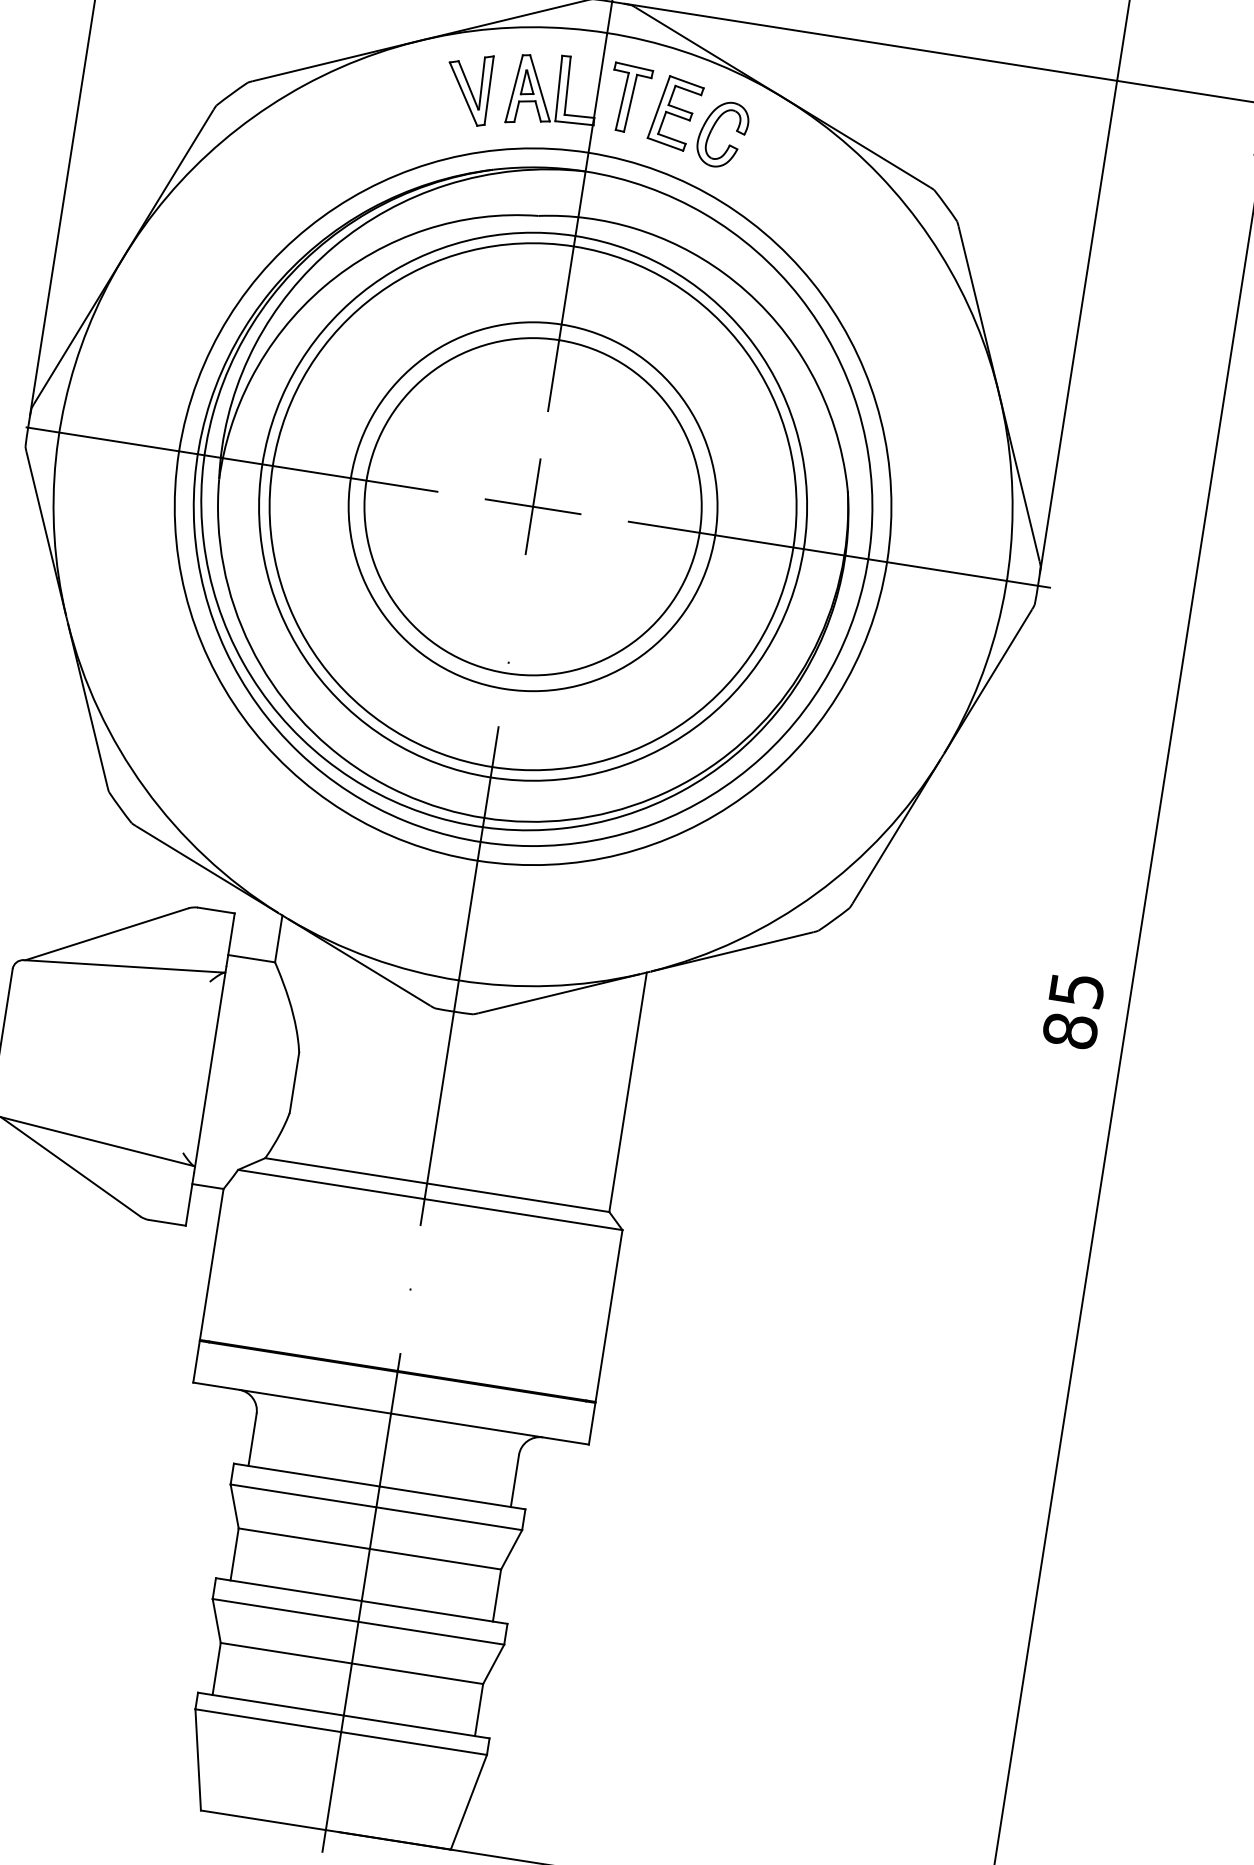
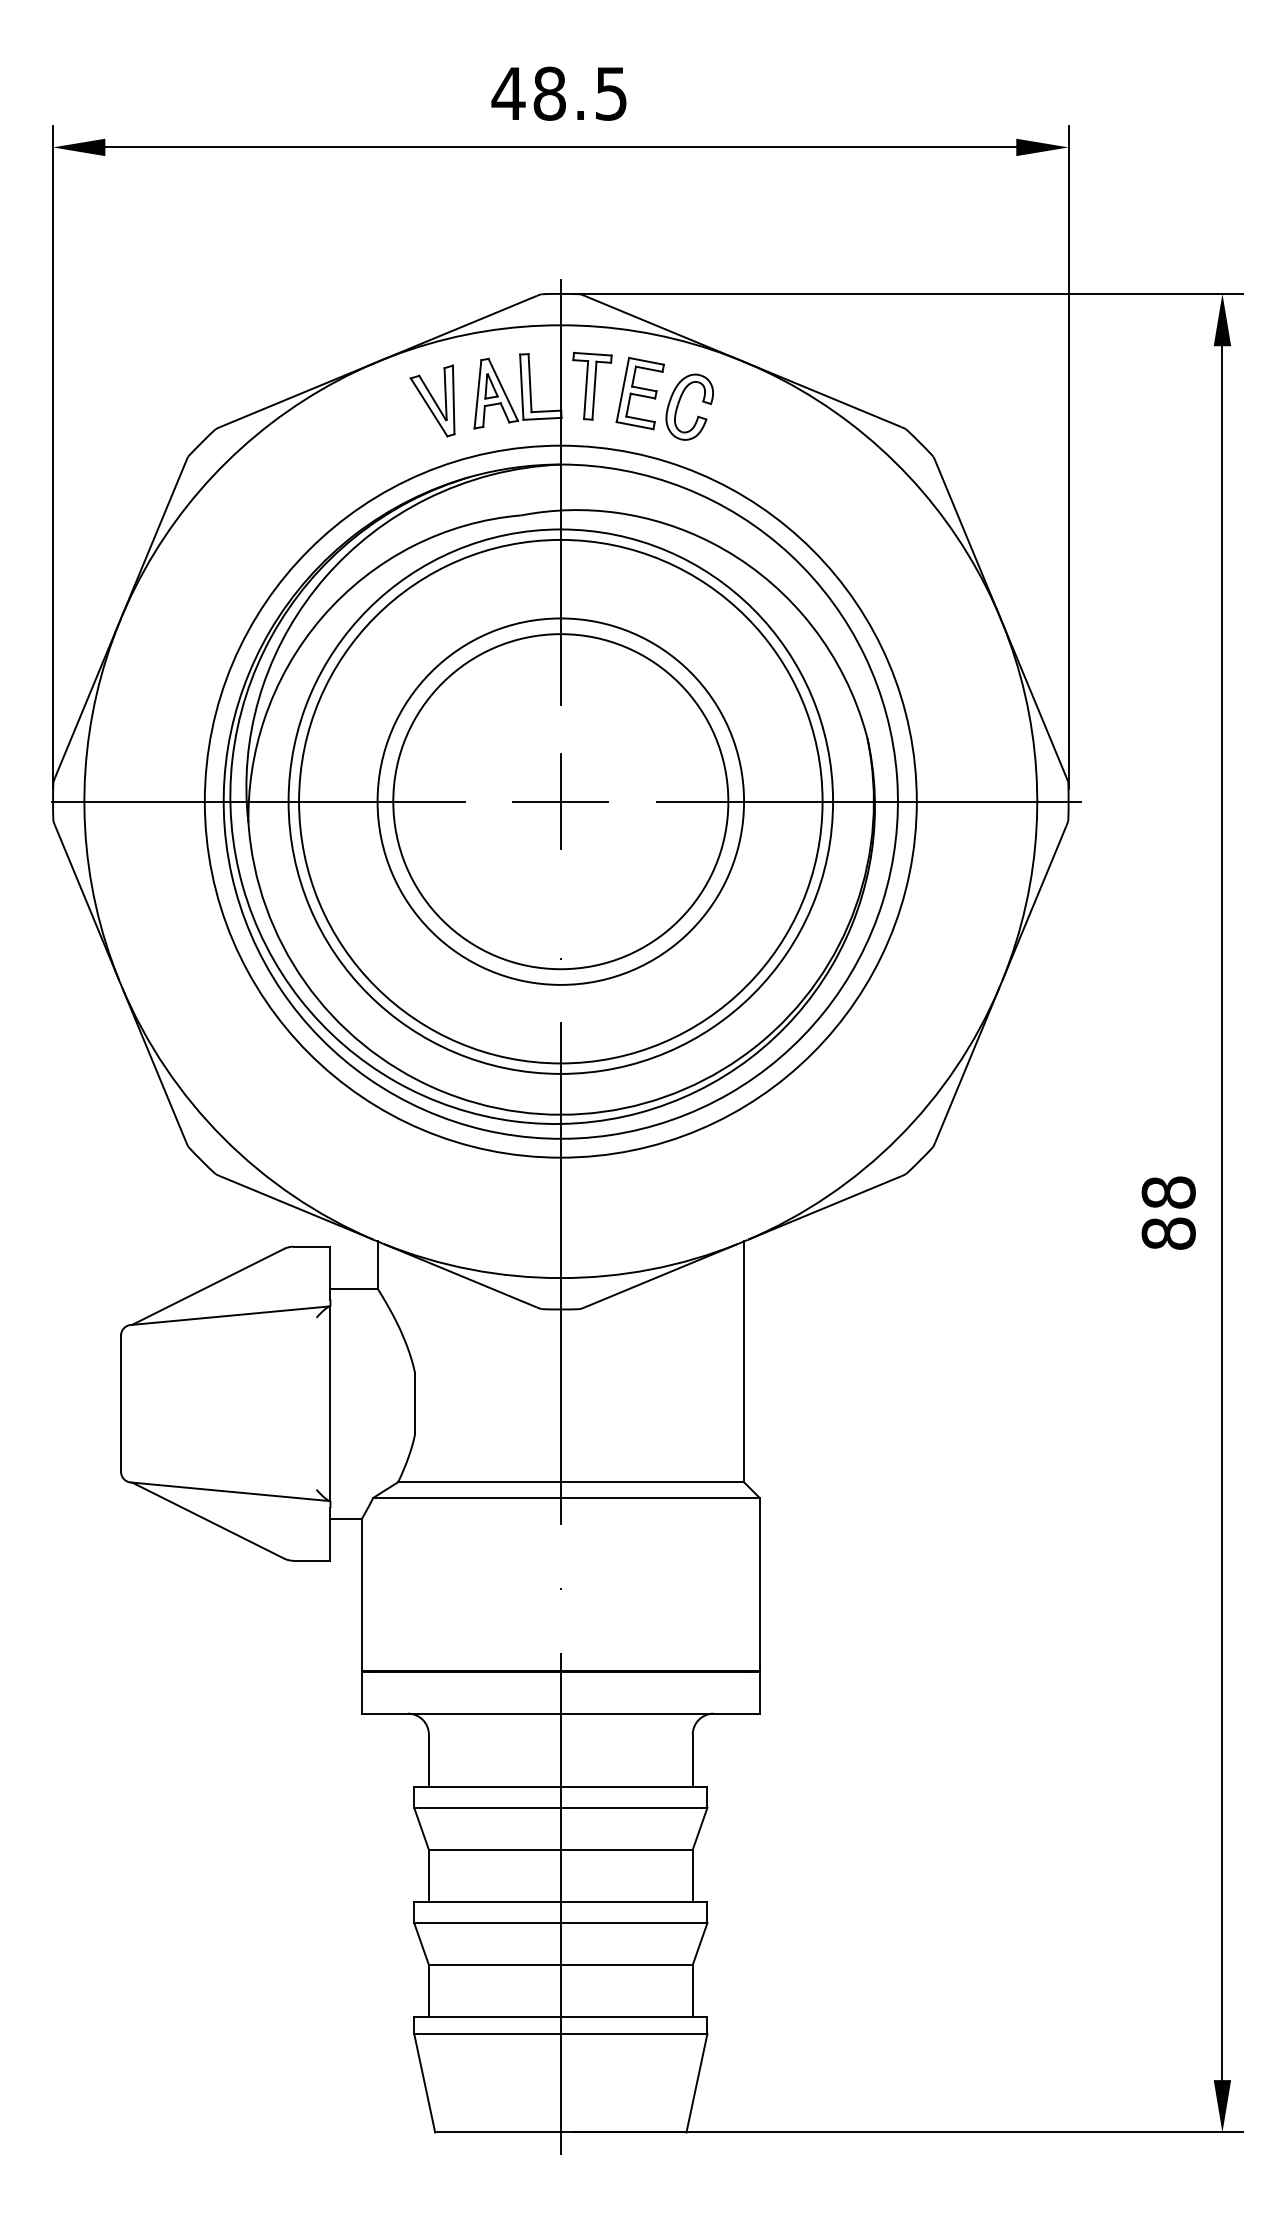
text: (1076, 989) -> (1168, 1192), 85 -> 88

